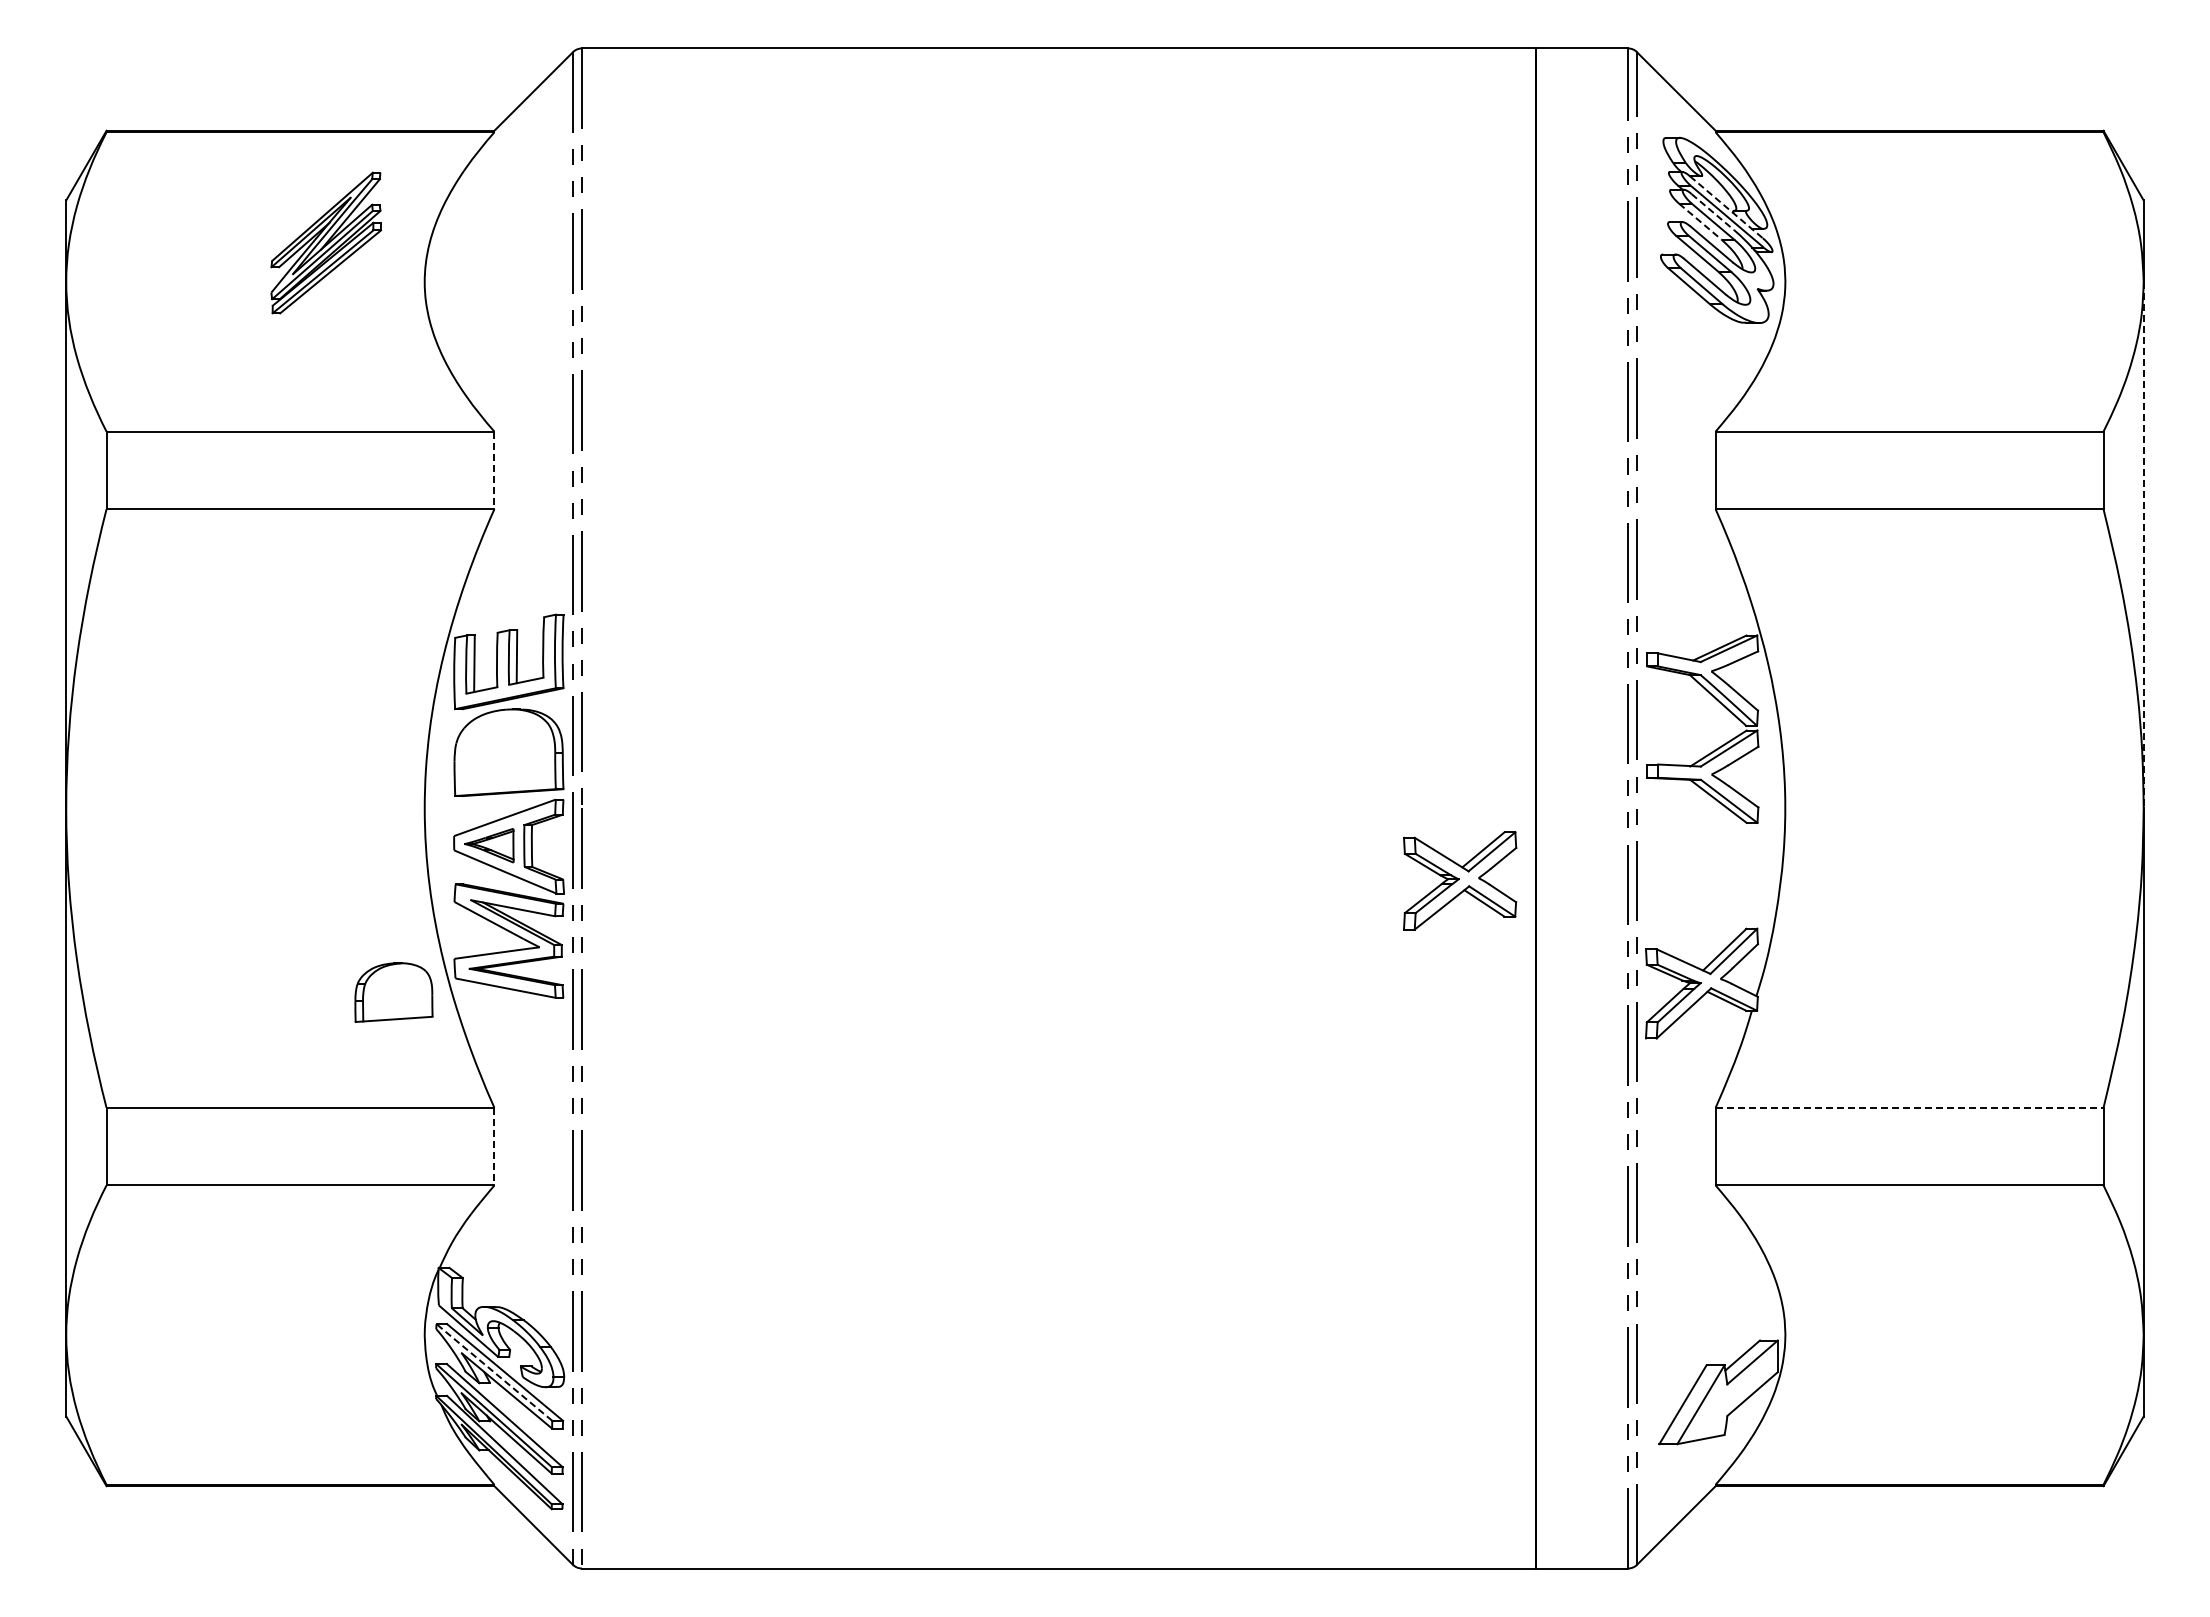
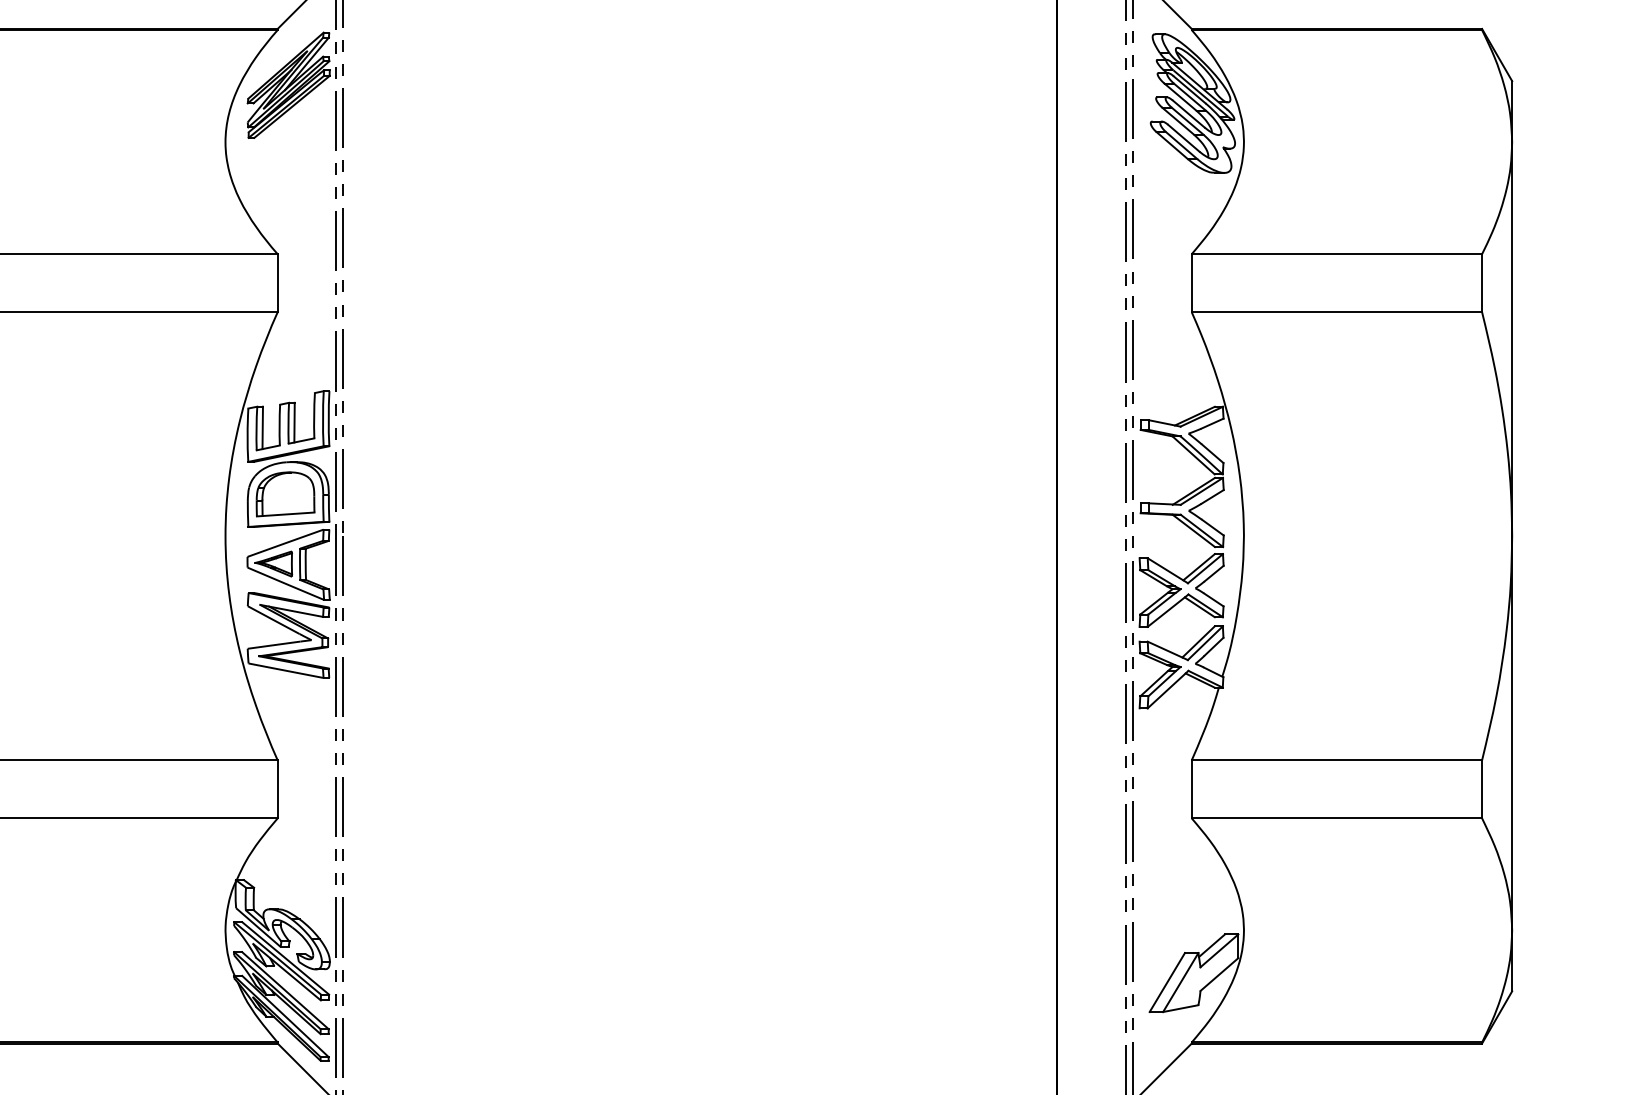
line: (1726, 207) -> (1199, 86), dashed -> solid
line: (1712, 212) -> (1189, 90), dashed -> solid
line: (1700, 221) -> (1180, 96), dashed -> solid
part: (325, 242) -> (288, 84), moved
line: (494, 470) -> (277, 283), dashed -> solid
line: (2143, 545) -> (1512, 339), dashed -> solid
part: (1460, 880) -> (1181, 590), moved
part: (393, 992) -> (285, 494), moved
line: (1909, 1107) -> (1336, 760), dashed -> solid
line: (494, 1146) -> (277, 789), dashed -> solid
line: (494, 1372) -> (277, 958), dashed -> solid

